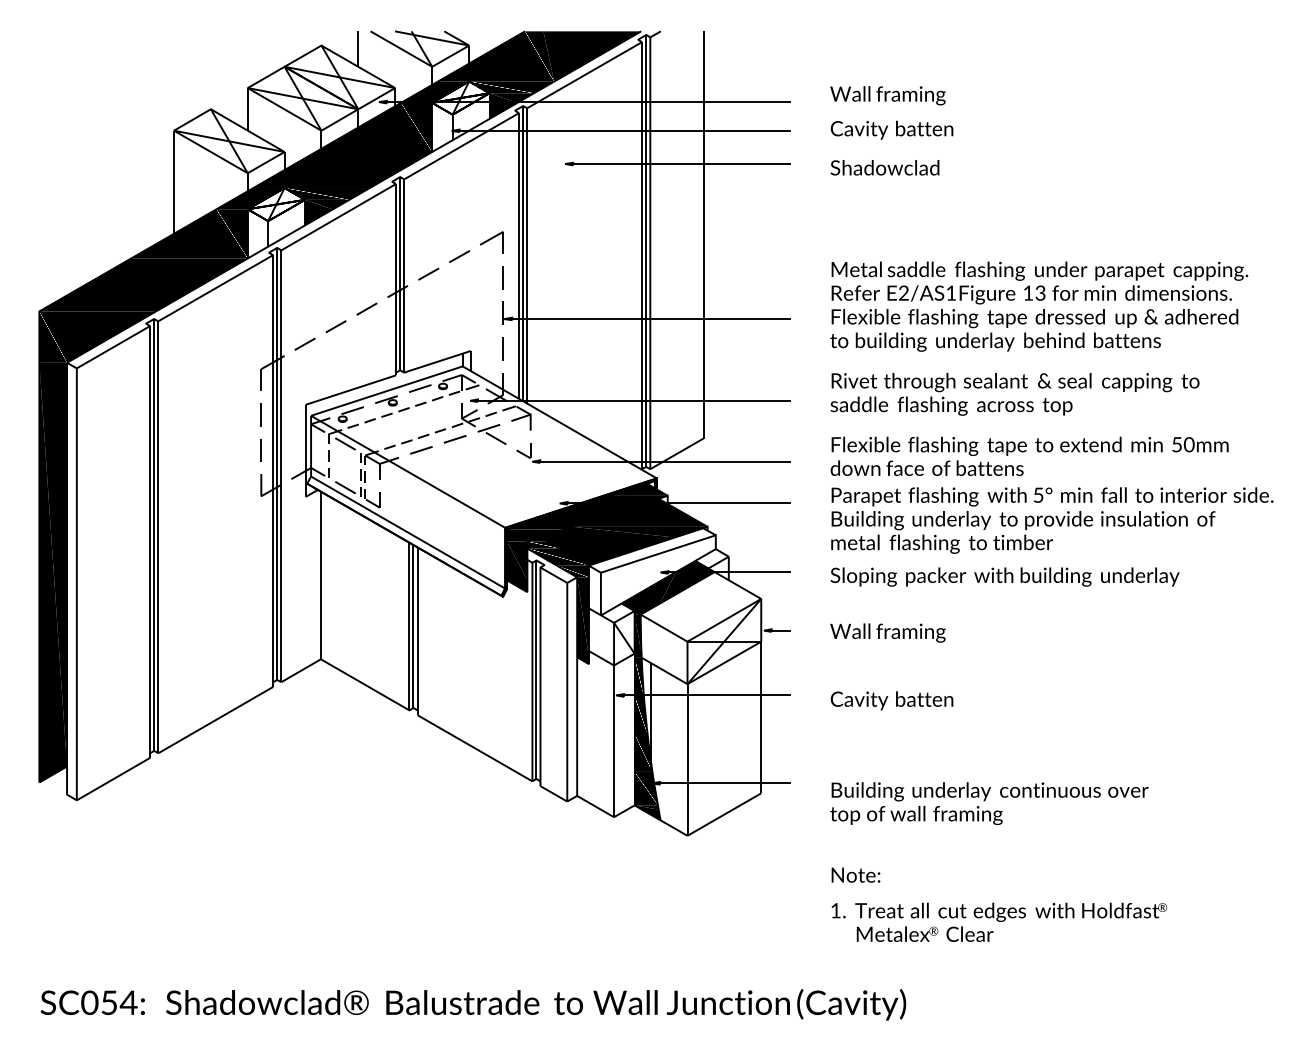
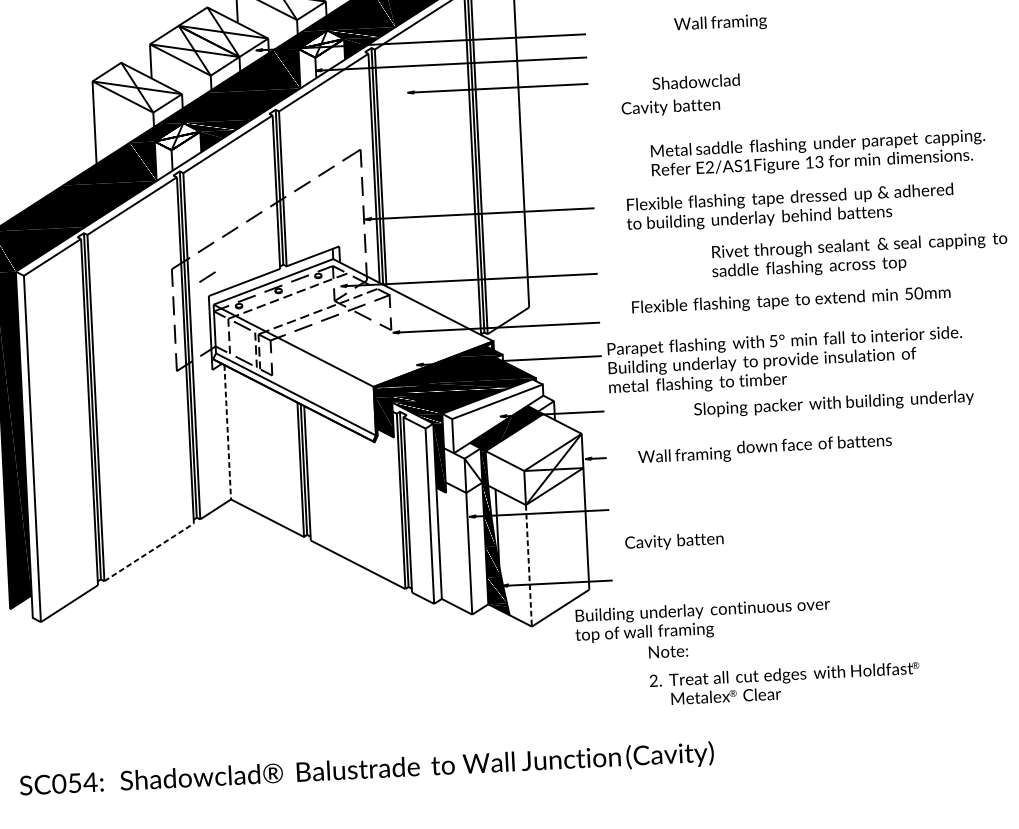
text: (887, 95) -> (720, 23), moved
text: (891, 129) -> (670, 106), moved
text: (884, 167) -> (695, 81), moved
text: (1039, 282) -> (818, 153), moved
line: (304, 380) -> (206, 276), added
text: (1014, 394) -> (859, 255), moved
text: (926, 467) -> (813, 443), moved
text: (1052, 520) -> (785, 360), moved
line: (320, 575) -> (227, 432), solid -> dashed
text: (1004, 576) -> (833, 403), moved
text: (891, 700) -> (673, 541), moved
line: (216, 719) -> (149, 551), solid -> dashed
line: (687, 760) -> (528, 566), solid -> dashed
text: (989, 803) -> (702, 620), moved
text: (835, 910) -> (653, 680), 1. -> 2.

